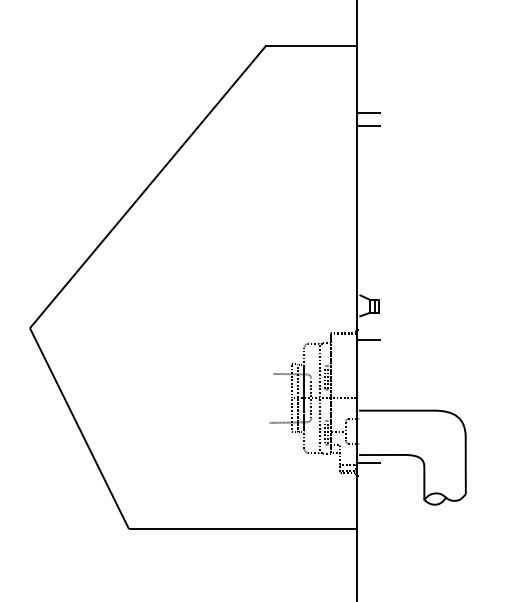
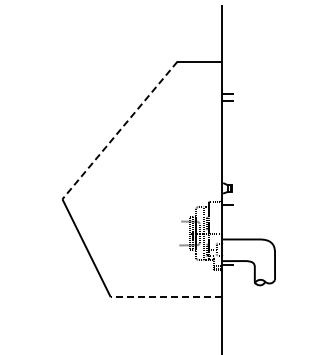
line: (146, 187) -> (119, 130), solid -> dashed
line: (243, 529) -> (166, 297), solid -> dashed

